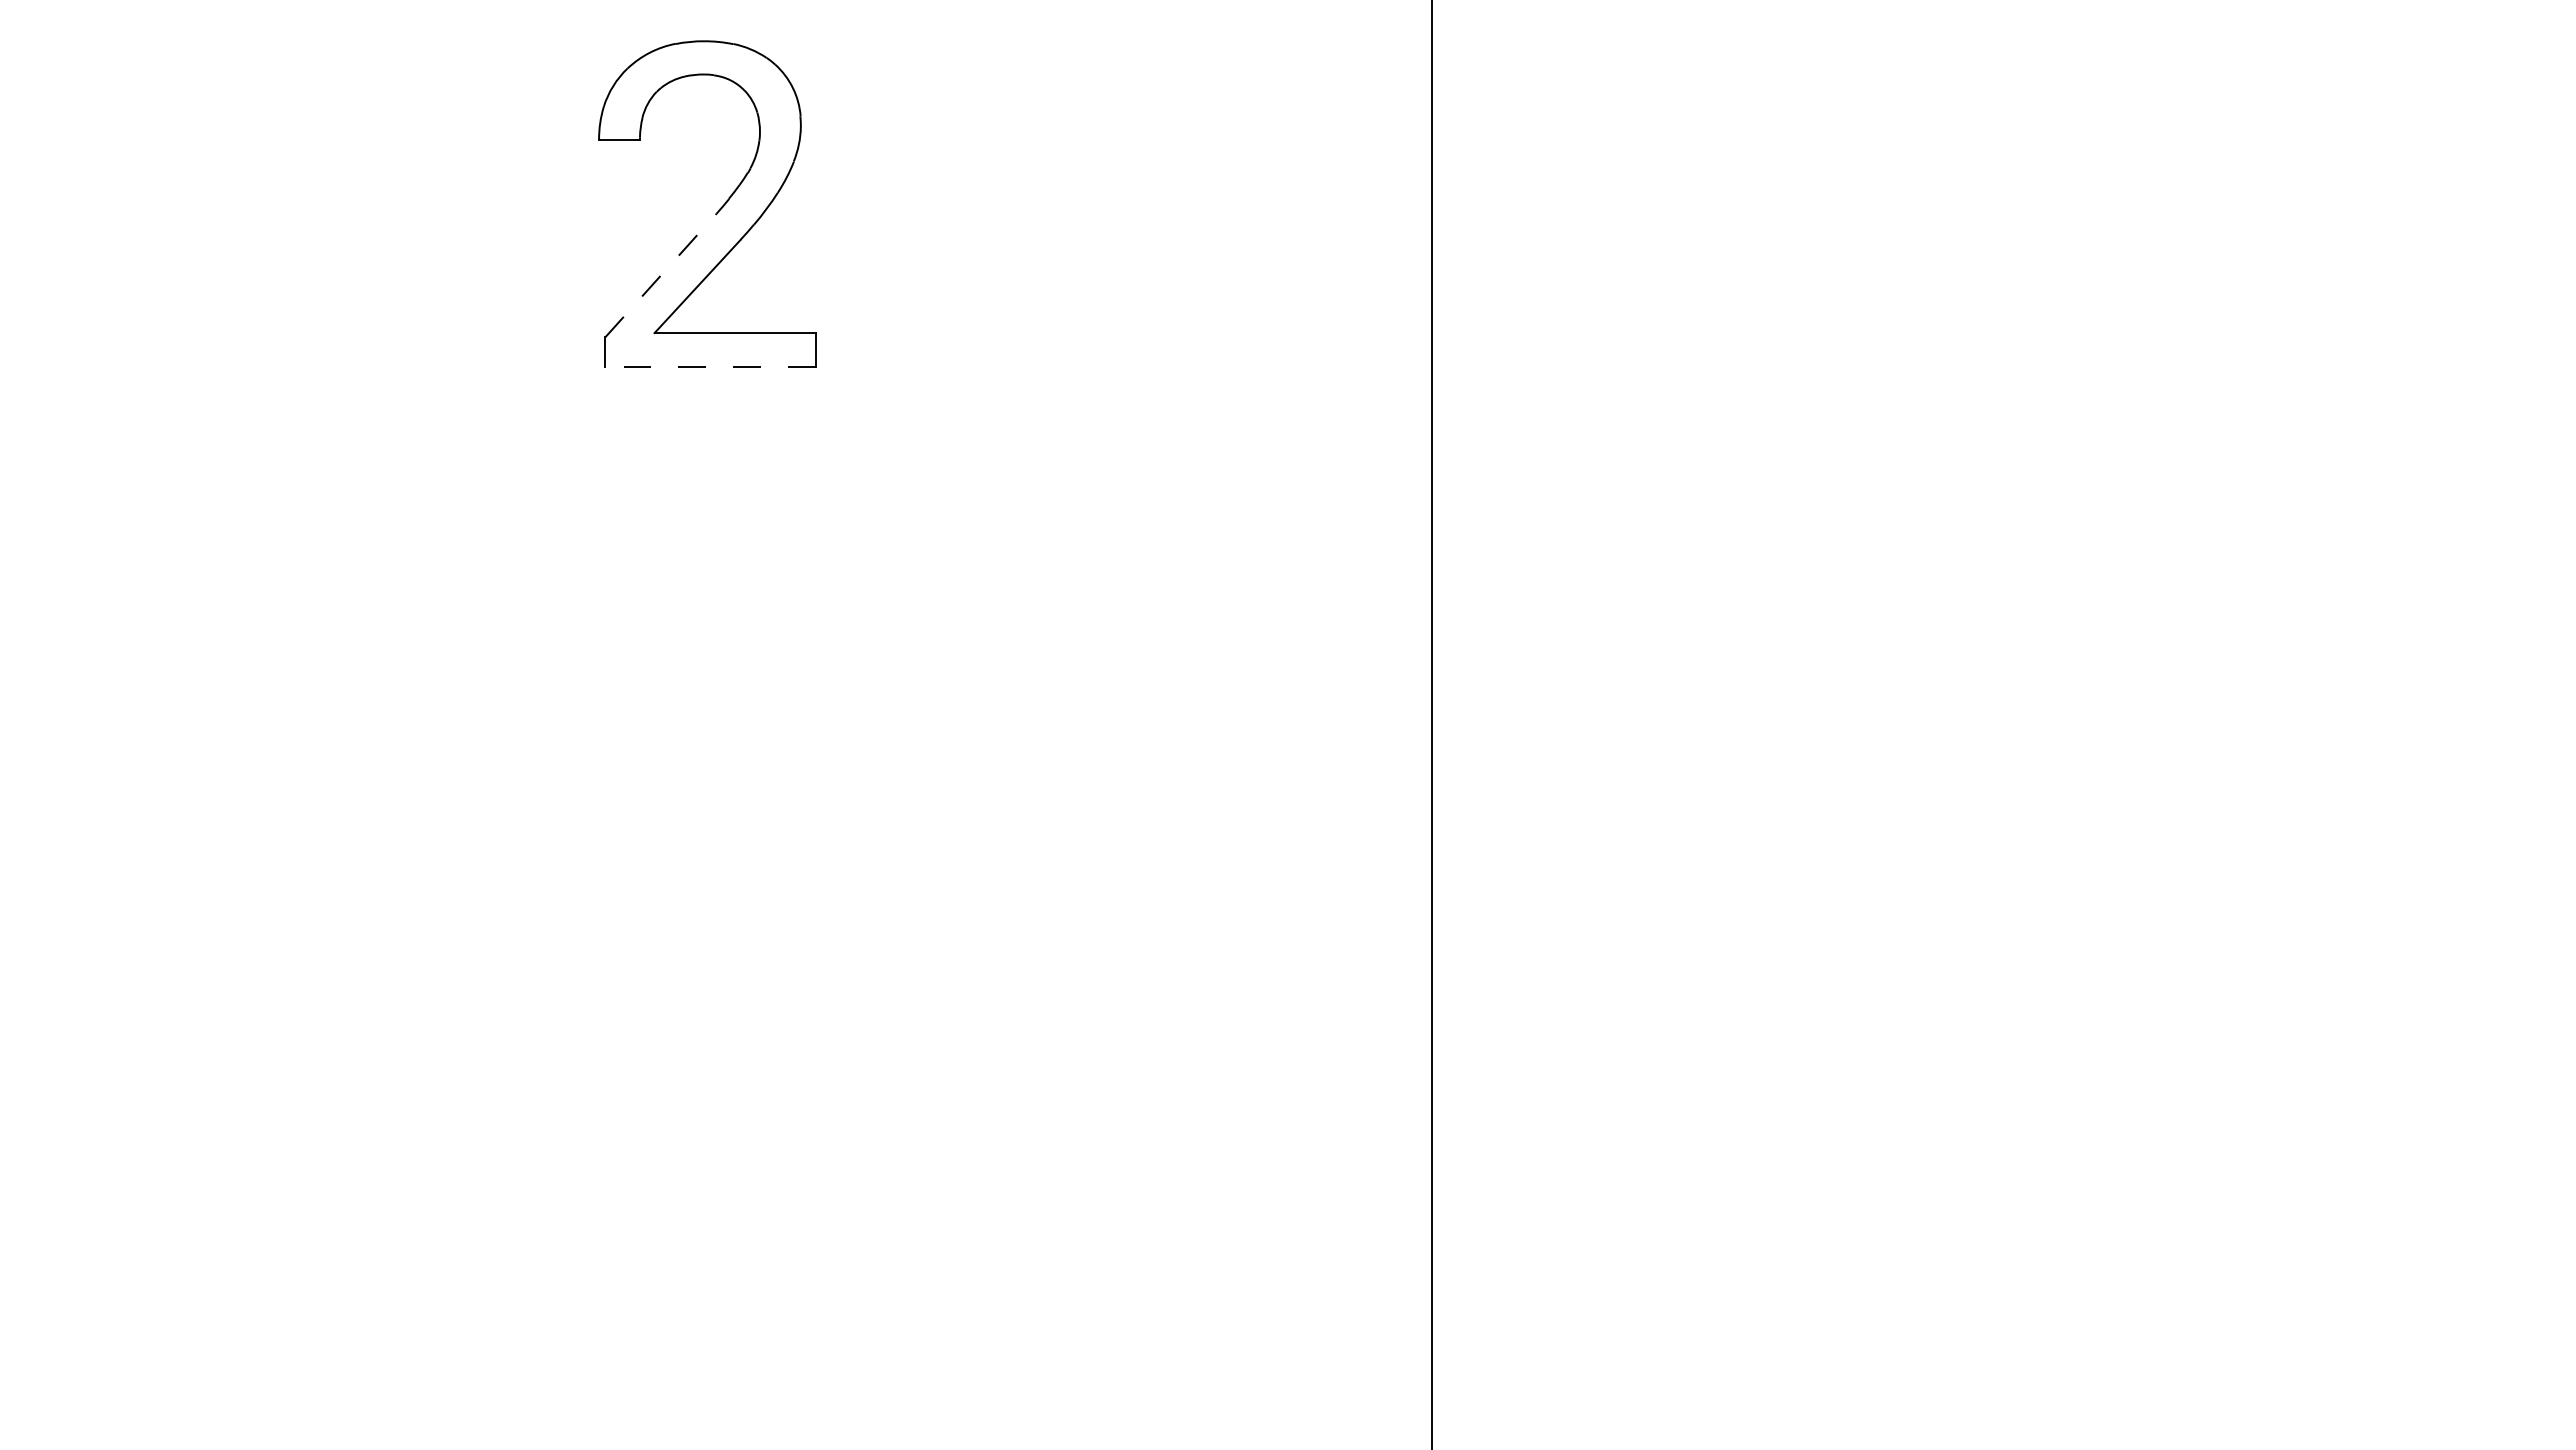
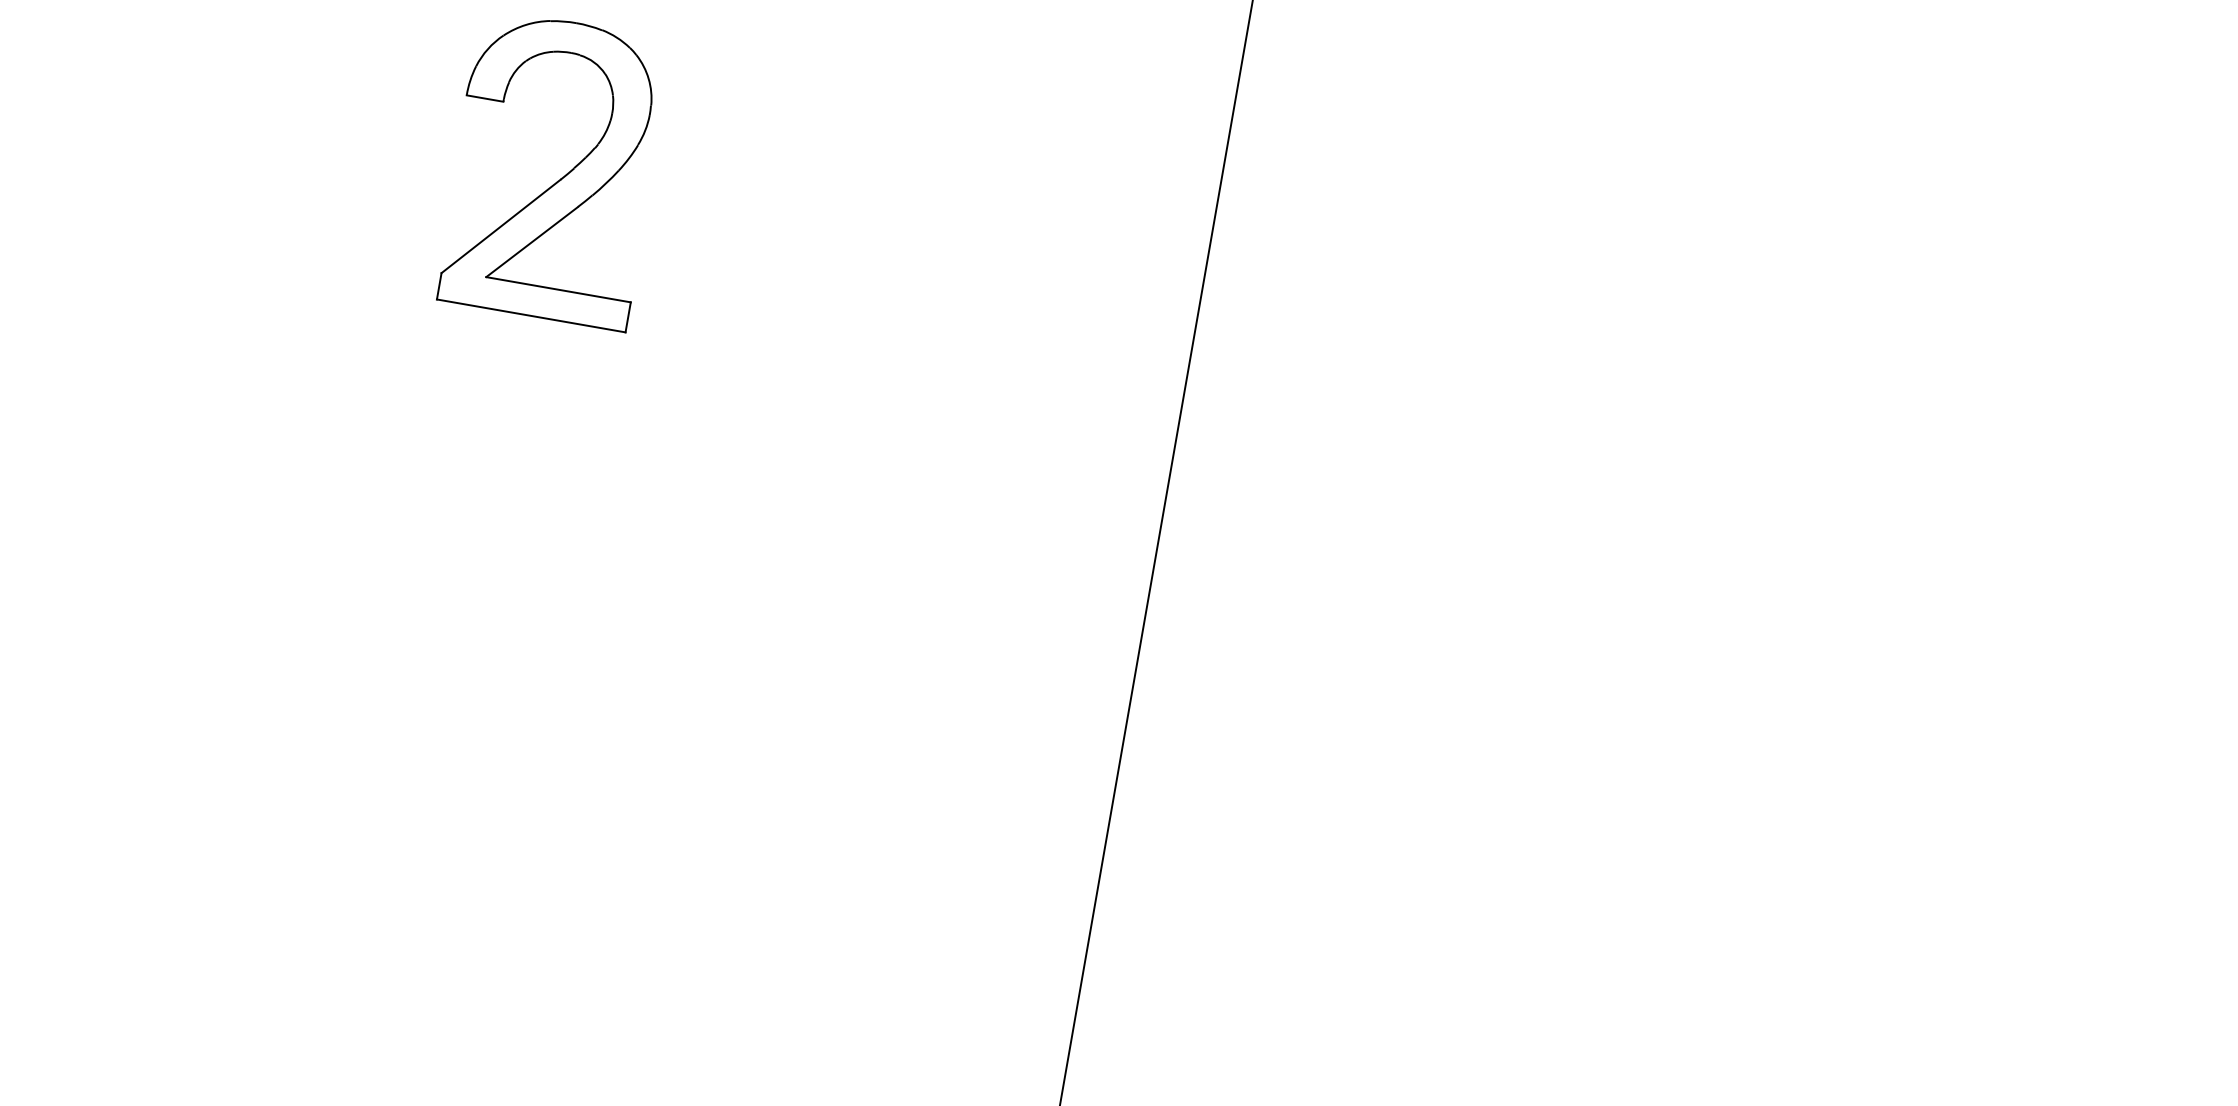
line: (661, 275) -> (501, 226), dashed -> solid
line: (710, 366) -> (531, 315), dashed -> solid

